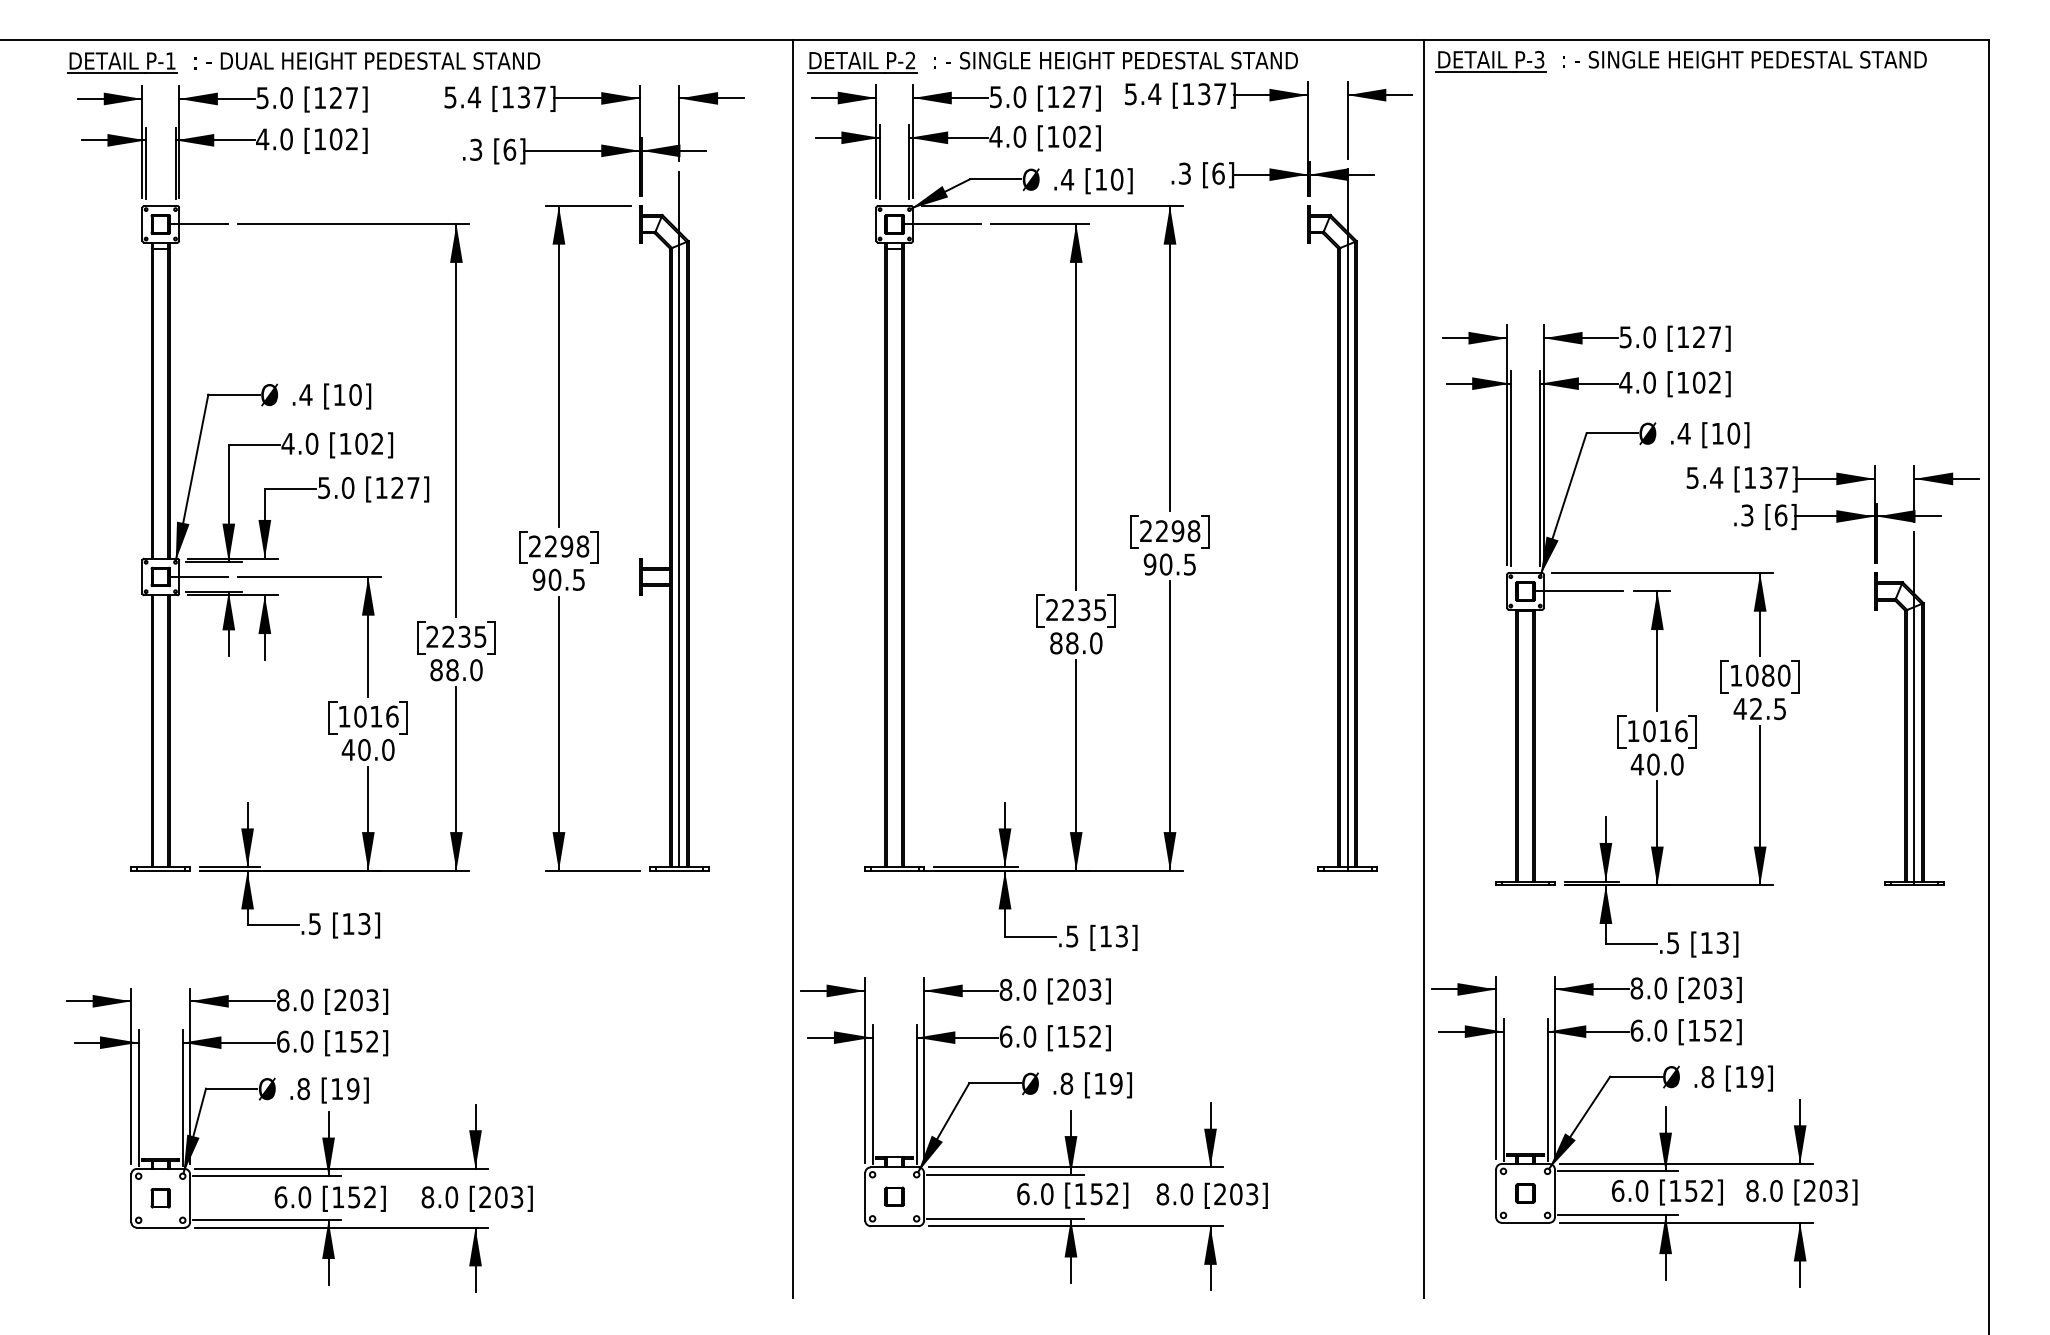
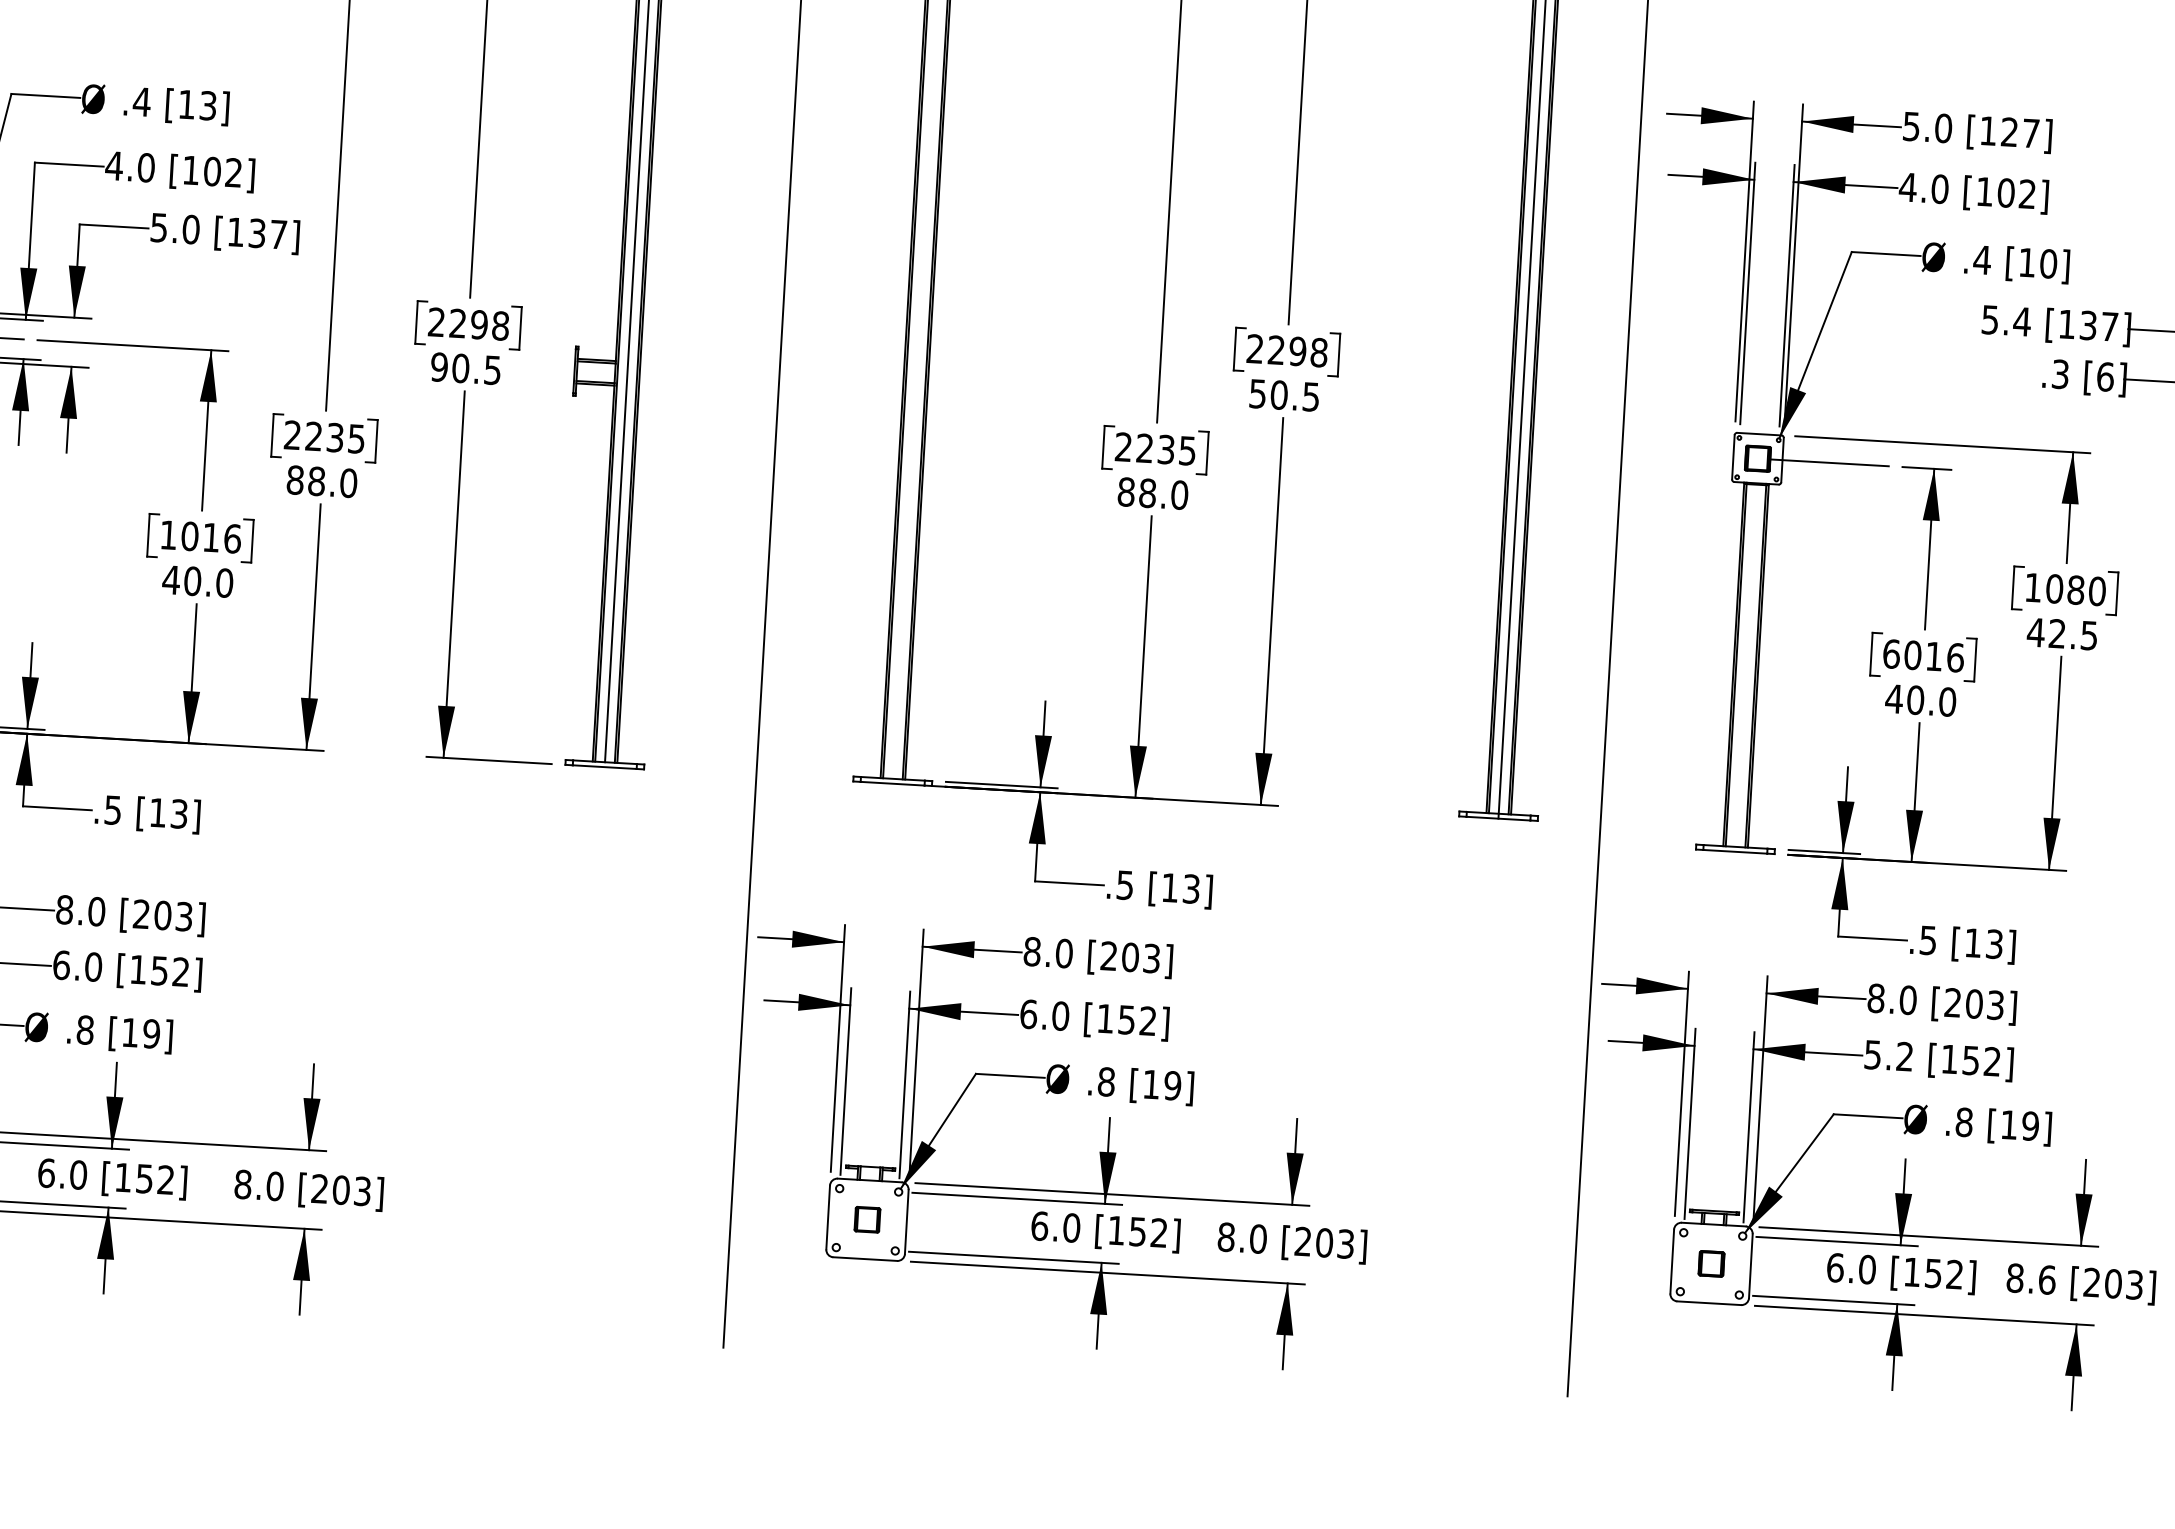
text: (355, 395) -> (208, 106), [10] -> [13]
text: (397, 488) -> (257, 234), [127] -> [137]
text: (1149, 564) -> (1257, 393), 90.5 -> 50.5
text: (1633, 731) -> (1891, 654), 1016 -> 6016
text: (1648, 1030) -> (1888, 1055), 6.0 -> 5.2
text: (1776, 1190) -> (2047, 1279), 8.0 -> 8.6

